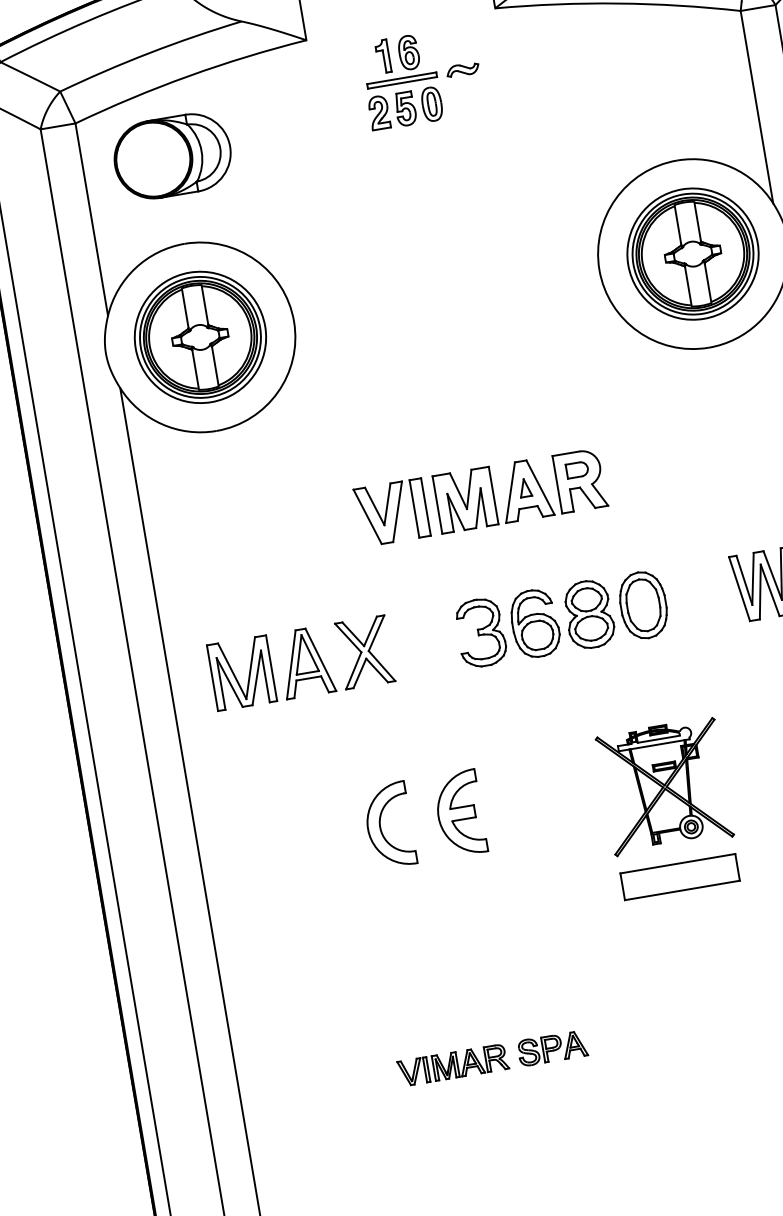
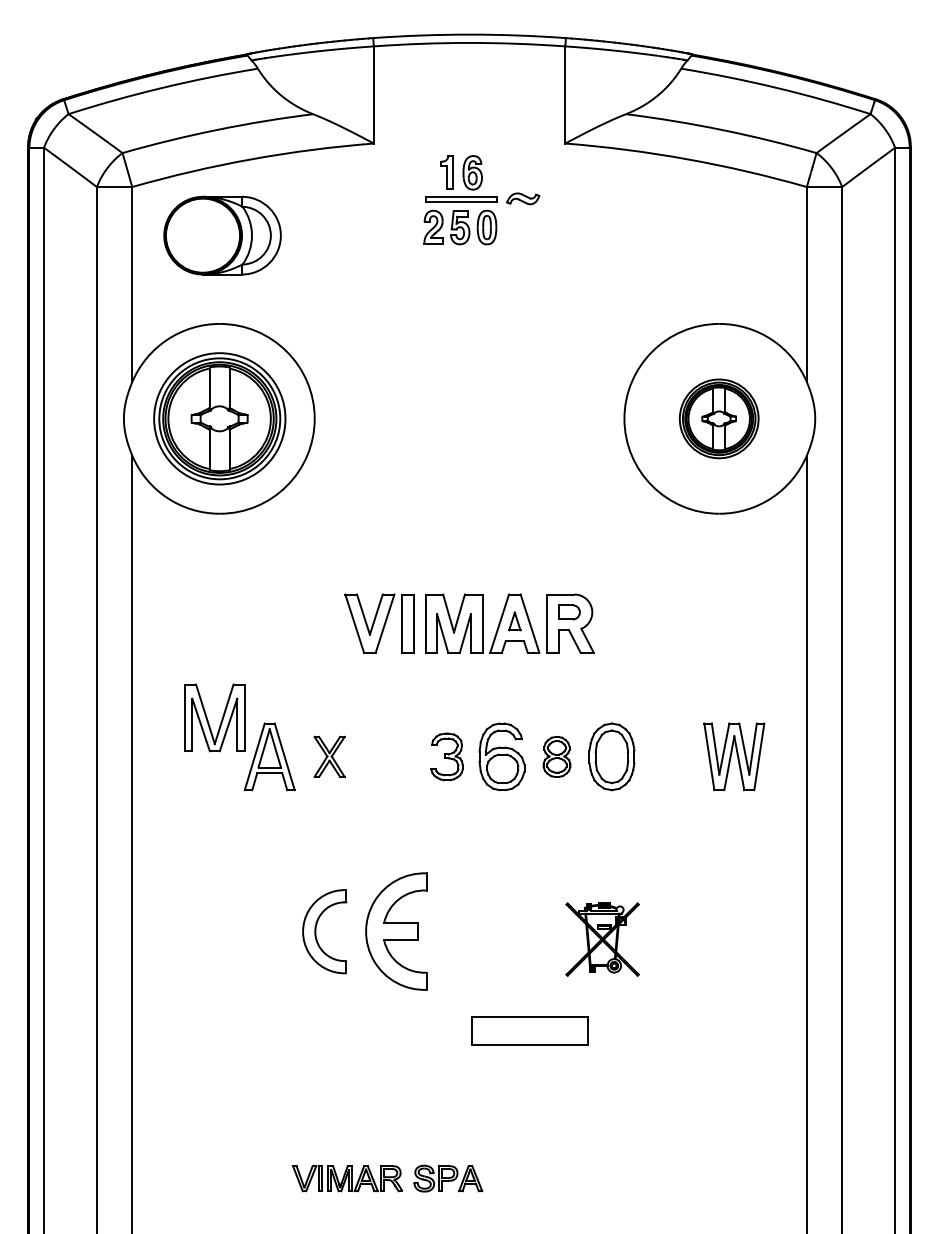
part: (692, 253) -> (718, 418), size x0.6
part: (588, 614) -> (556, 756), size x0.6
part: (480, 632) -> (446, 756), size x0.7
part: (364, 652) -> (329, 756), size x0.6
part: (236, 676) -> (208, 720), moved
part: (664, 786) -> (602, 939), size x0.6
part: (459, 813) -> (395, 931), size x1.4
part: (679, 876) -> (529, 1030), moved

